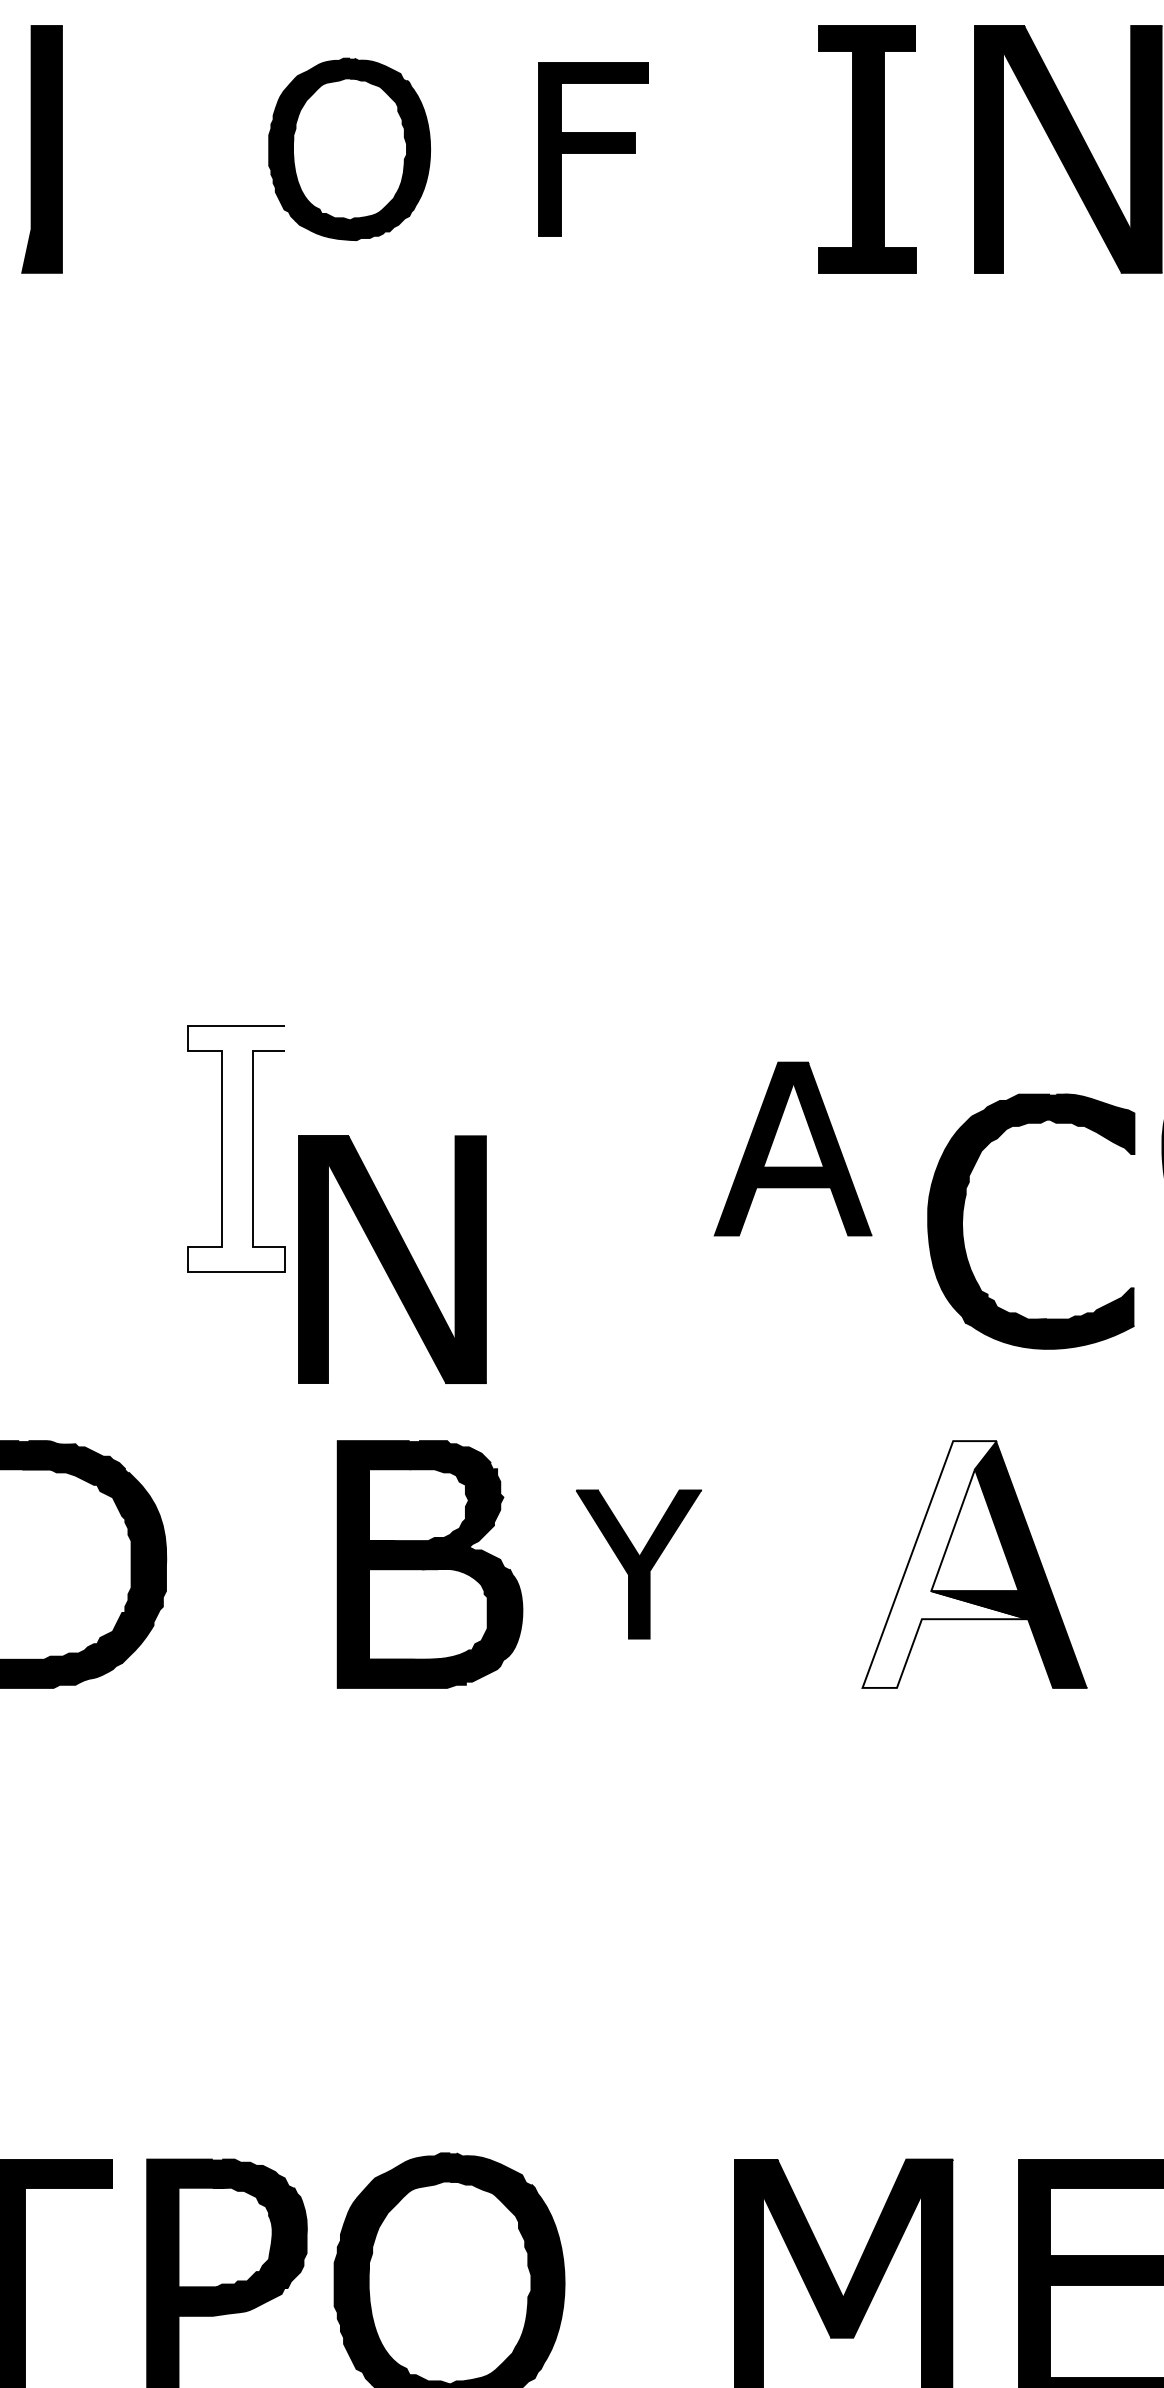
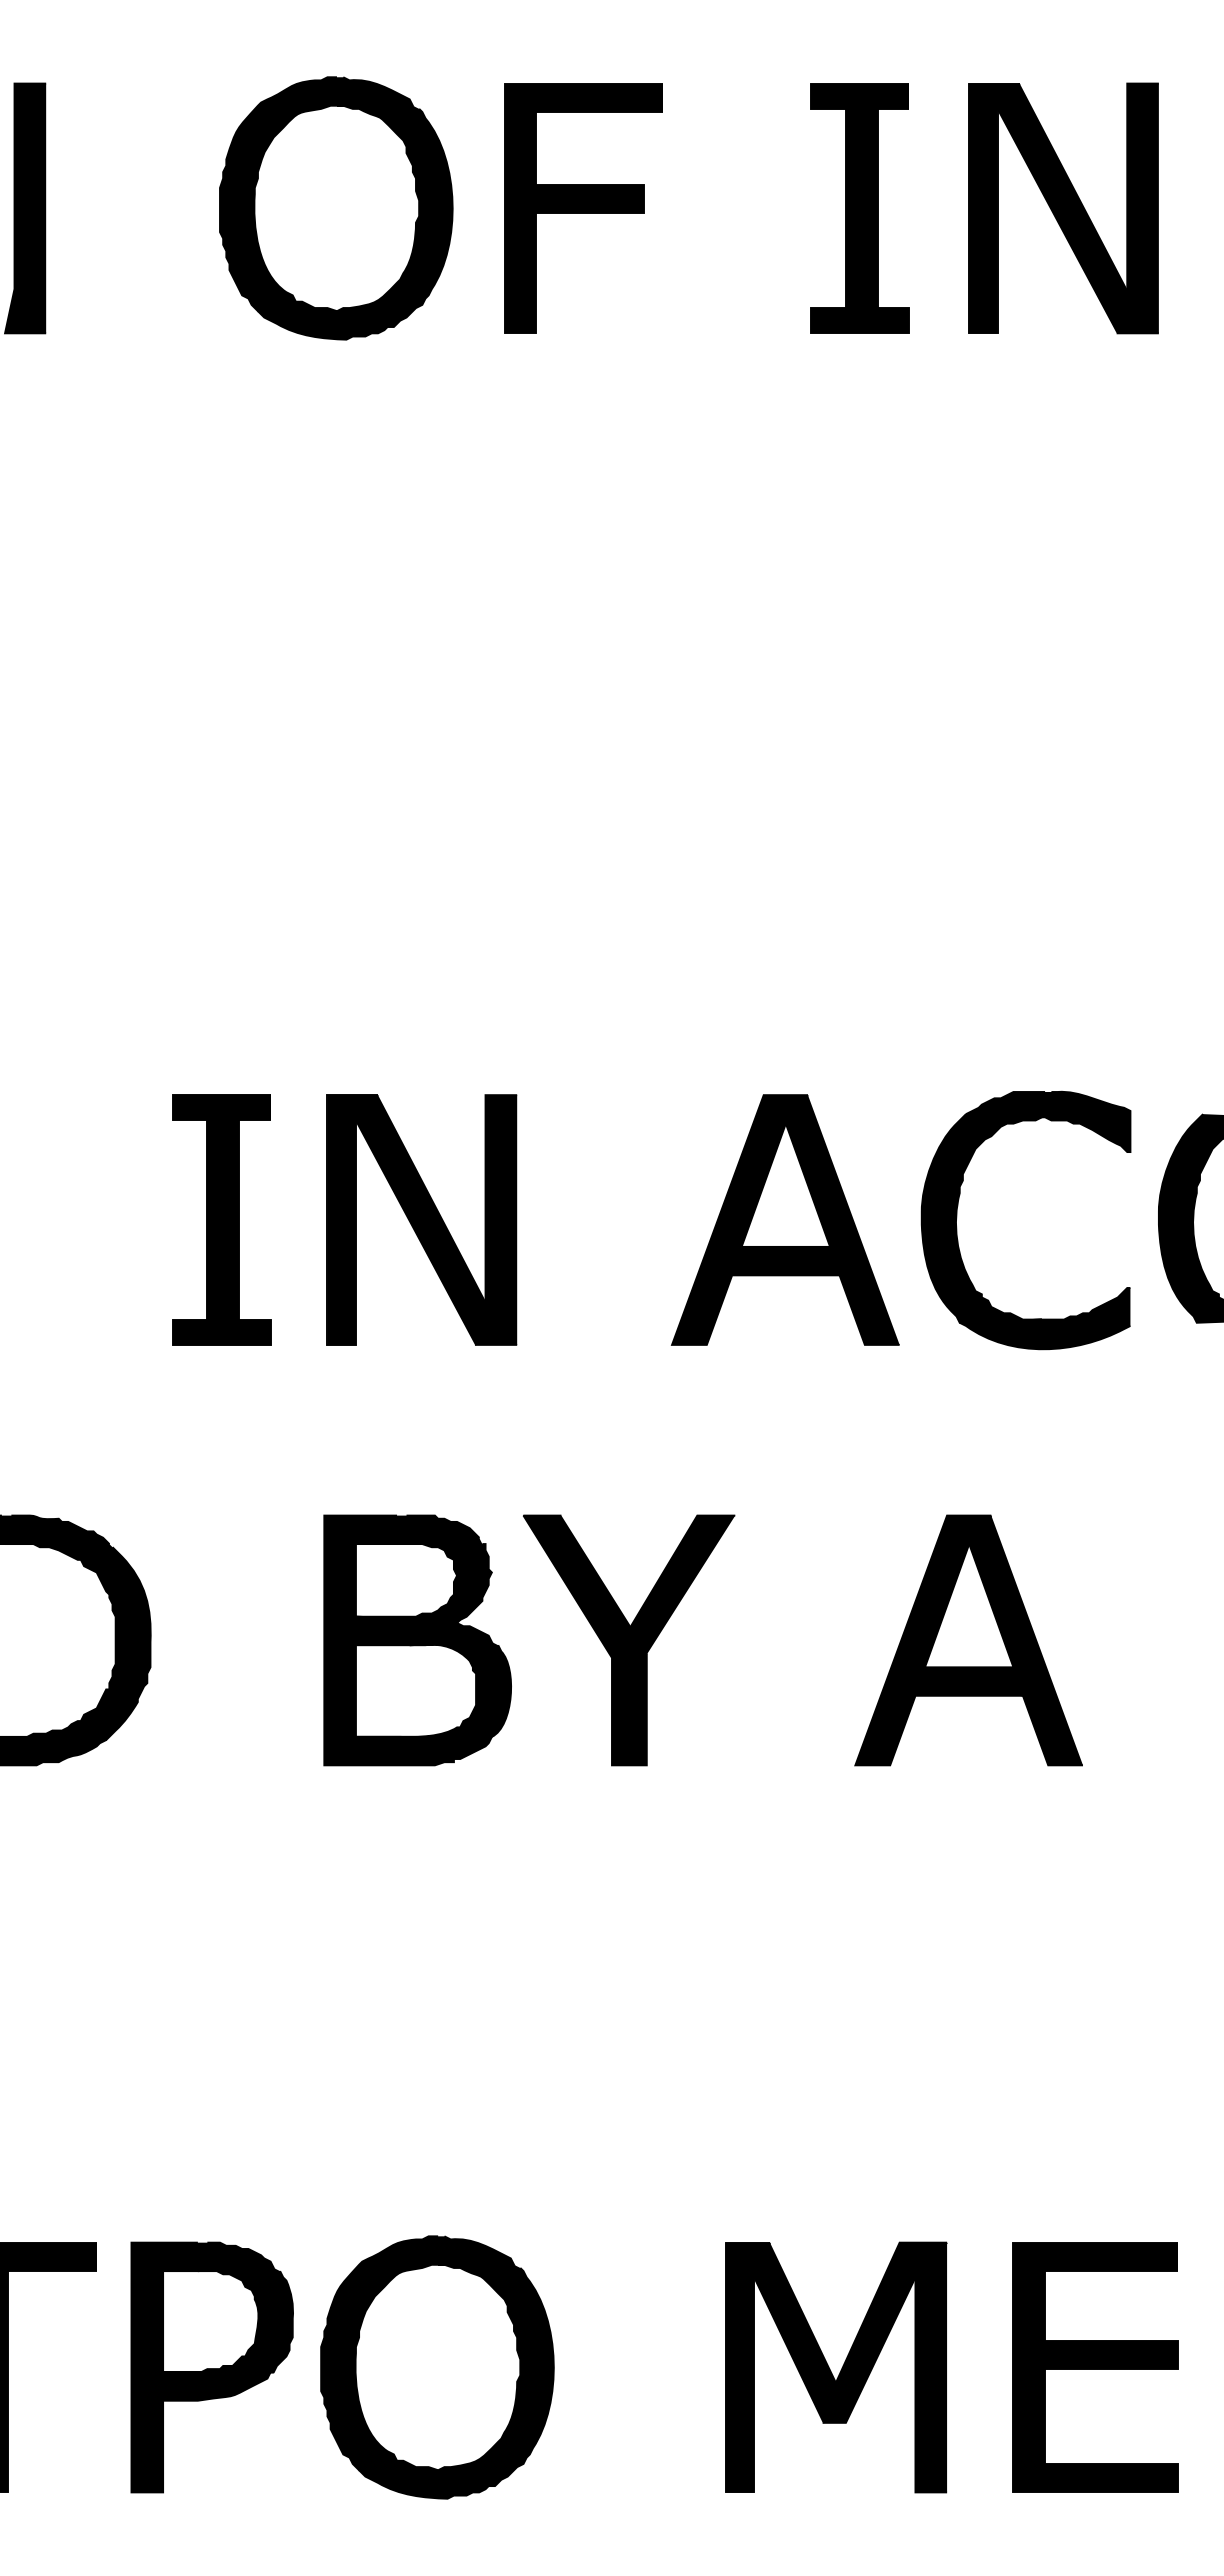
part: (349, 149) -> (336, 208), size x1.43
part: (593, 149) -> (583, 208), size x1.43
fill: (236, 1148) -> (221, 1219), added
part: (792, 1148) -> (784, 1219), size x1.43
part: (963, 1219) -> (957, 1218), moved
part: (392, 1259) -> (421, 1219), moved
part: (639, 1564) -> (629, 1640), size x1.67
fill: (944, 1564) -> (938, 1640), added

